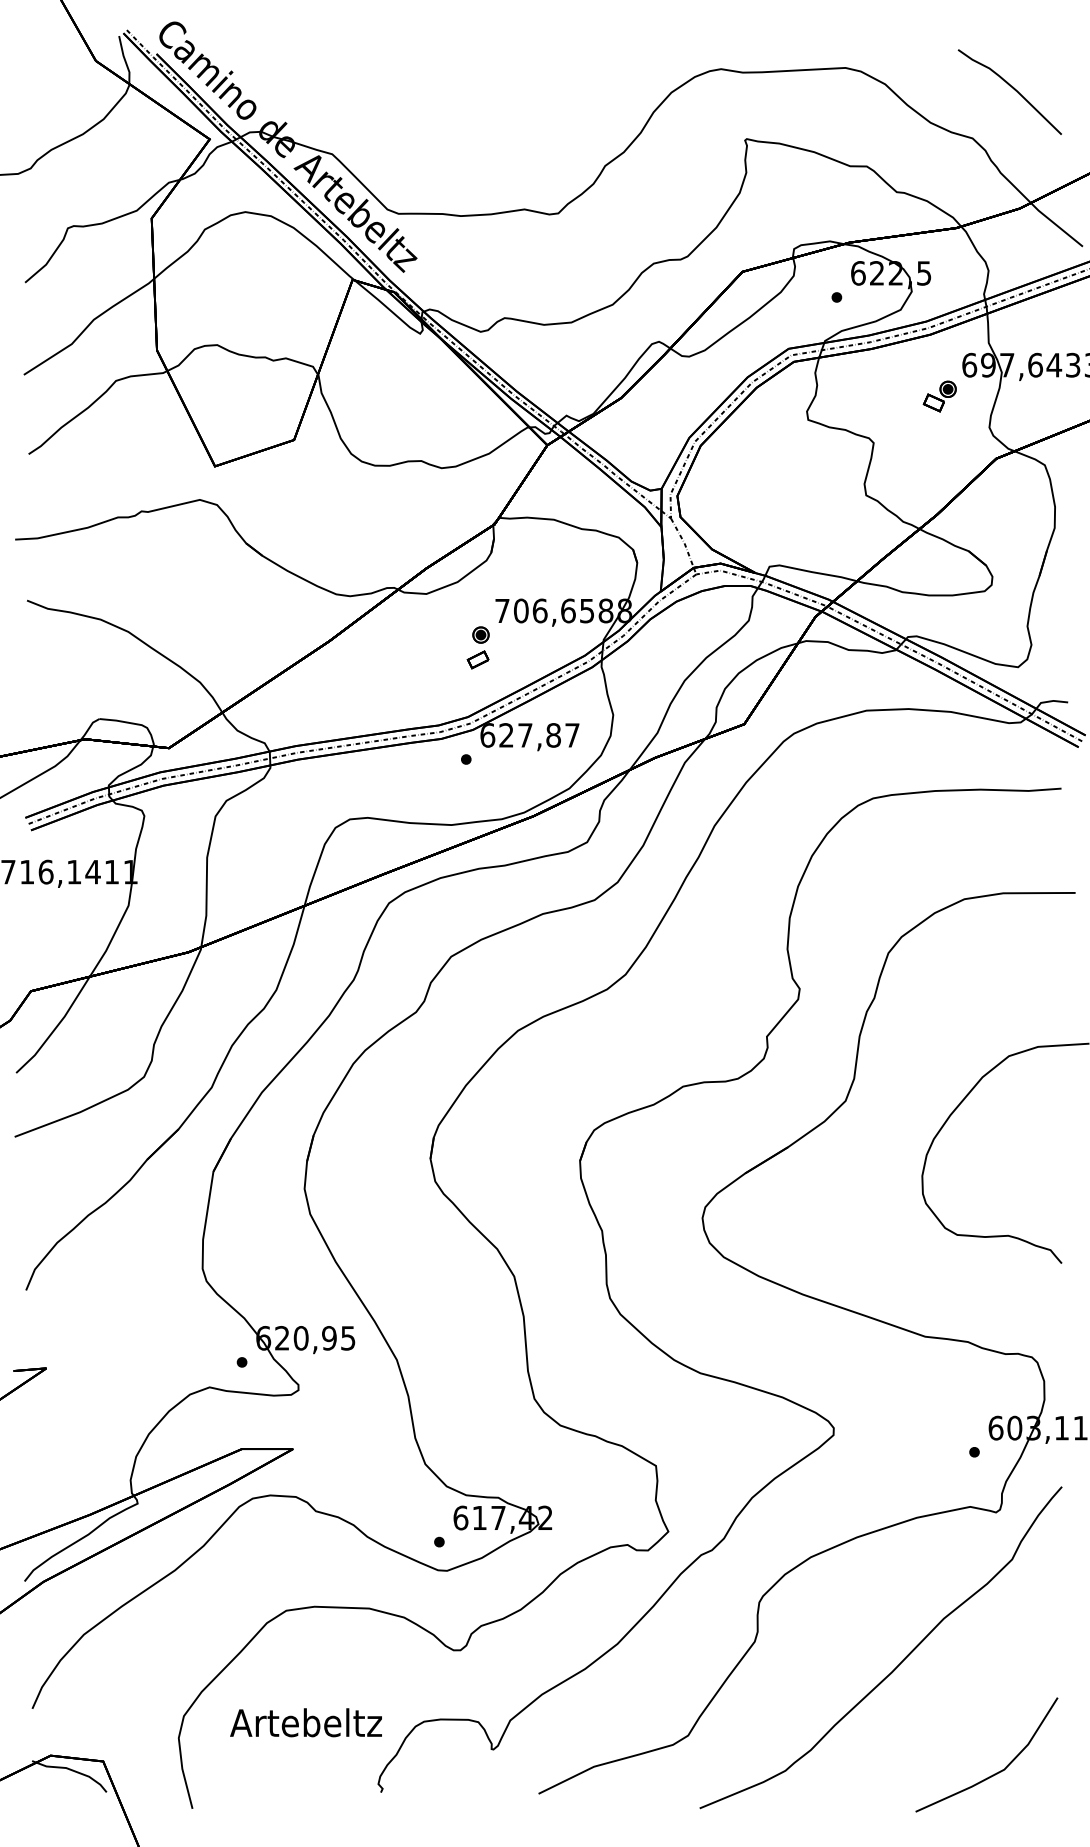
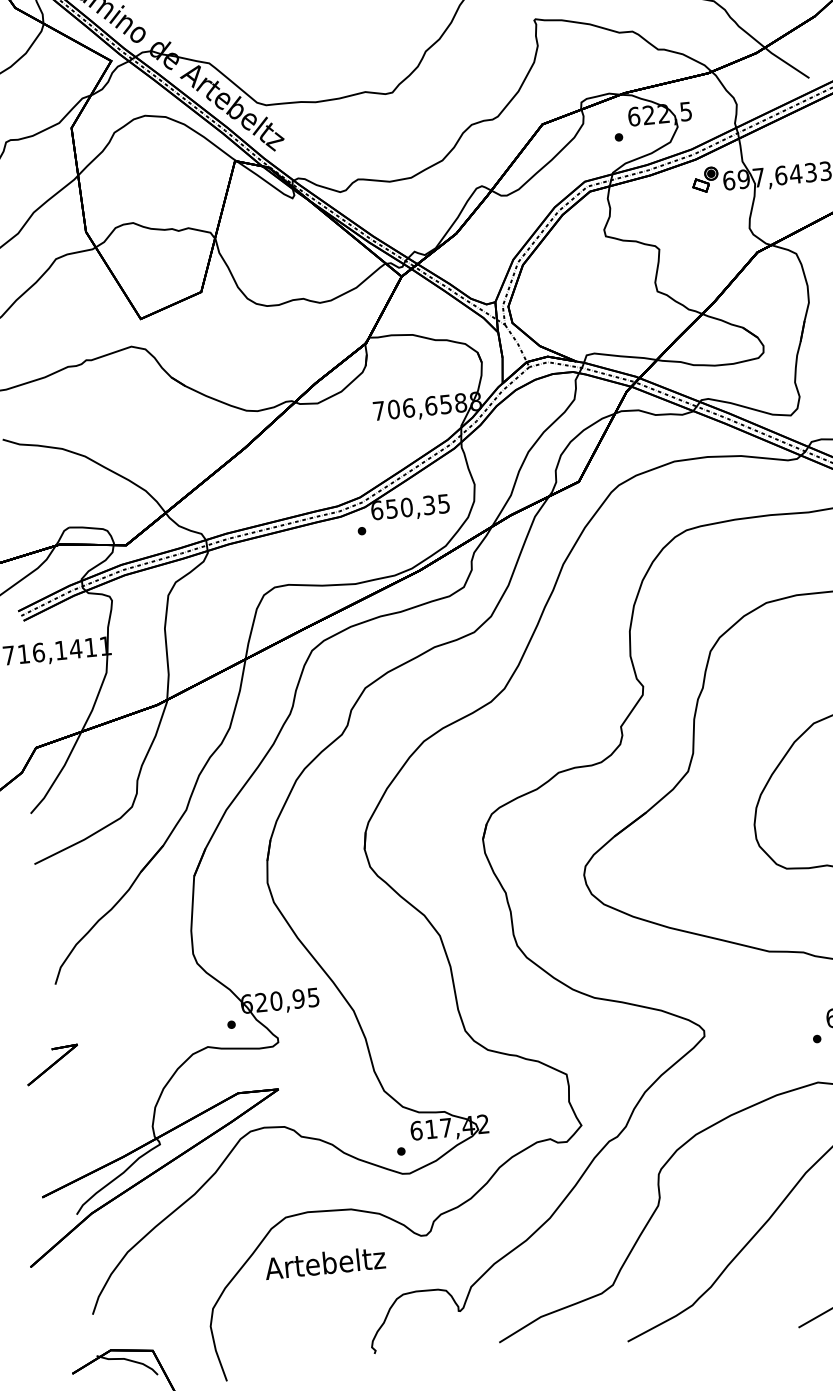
part: (939, 396) -> (705, 180), moved
part: (477, 647) -> (362, 441), removed
text: (539, 735) -> (417, 506), 627,87 -> 650,35
text: (305, 1722) -> (324, 1263), moved

